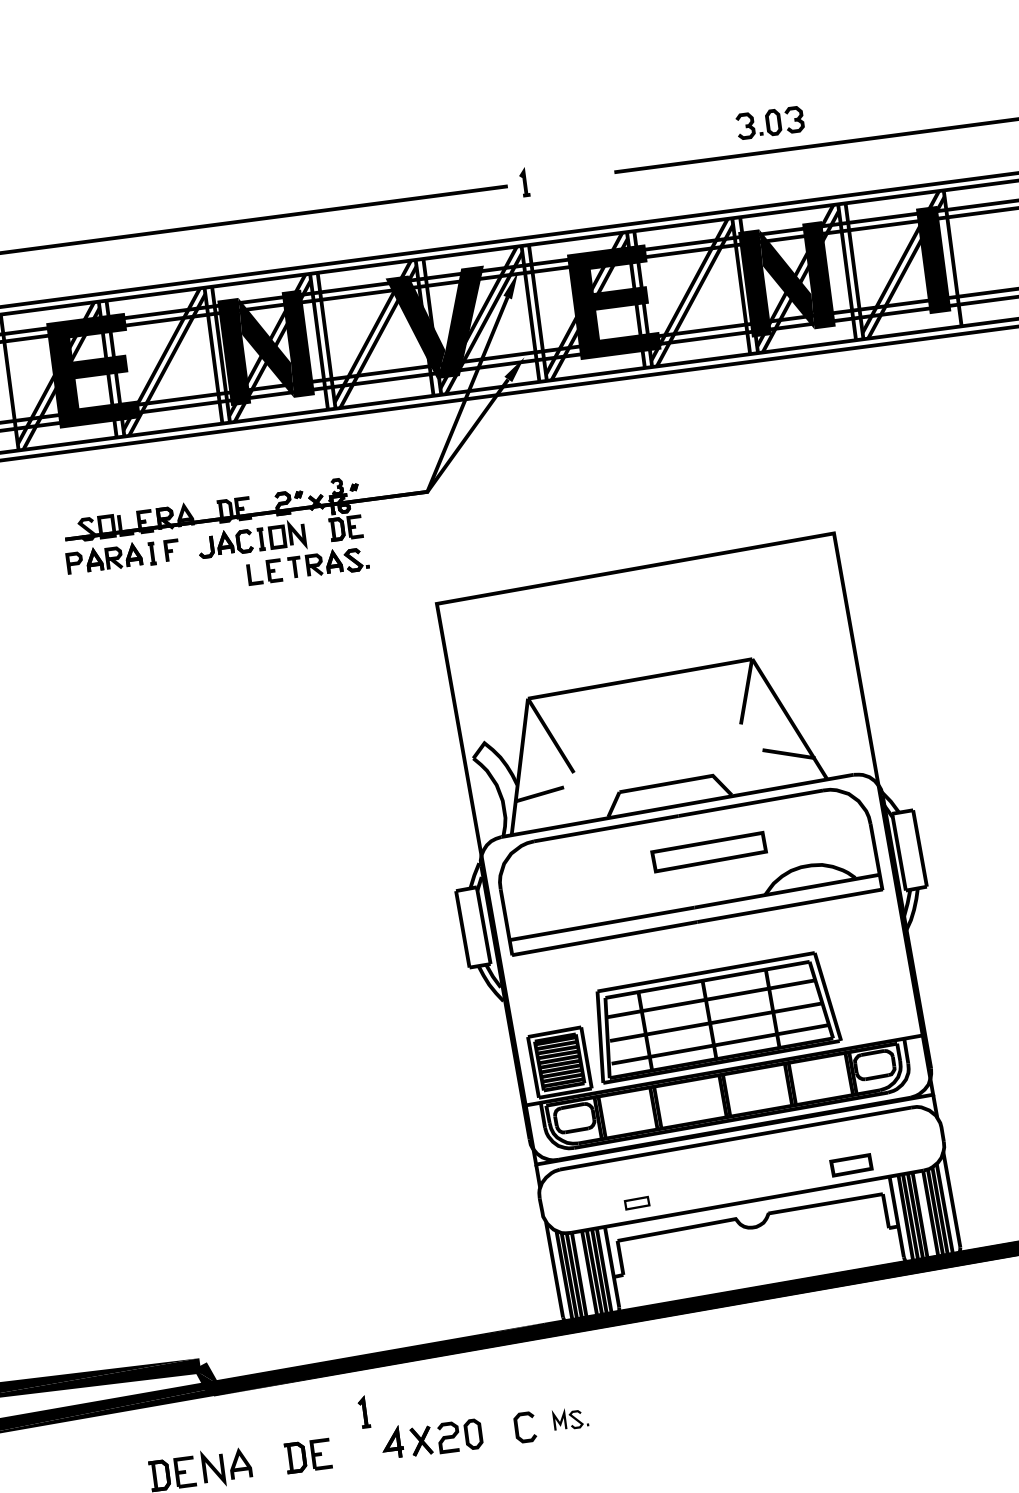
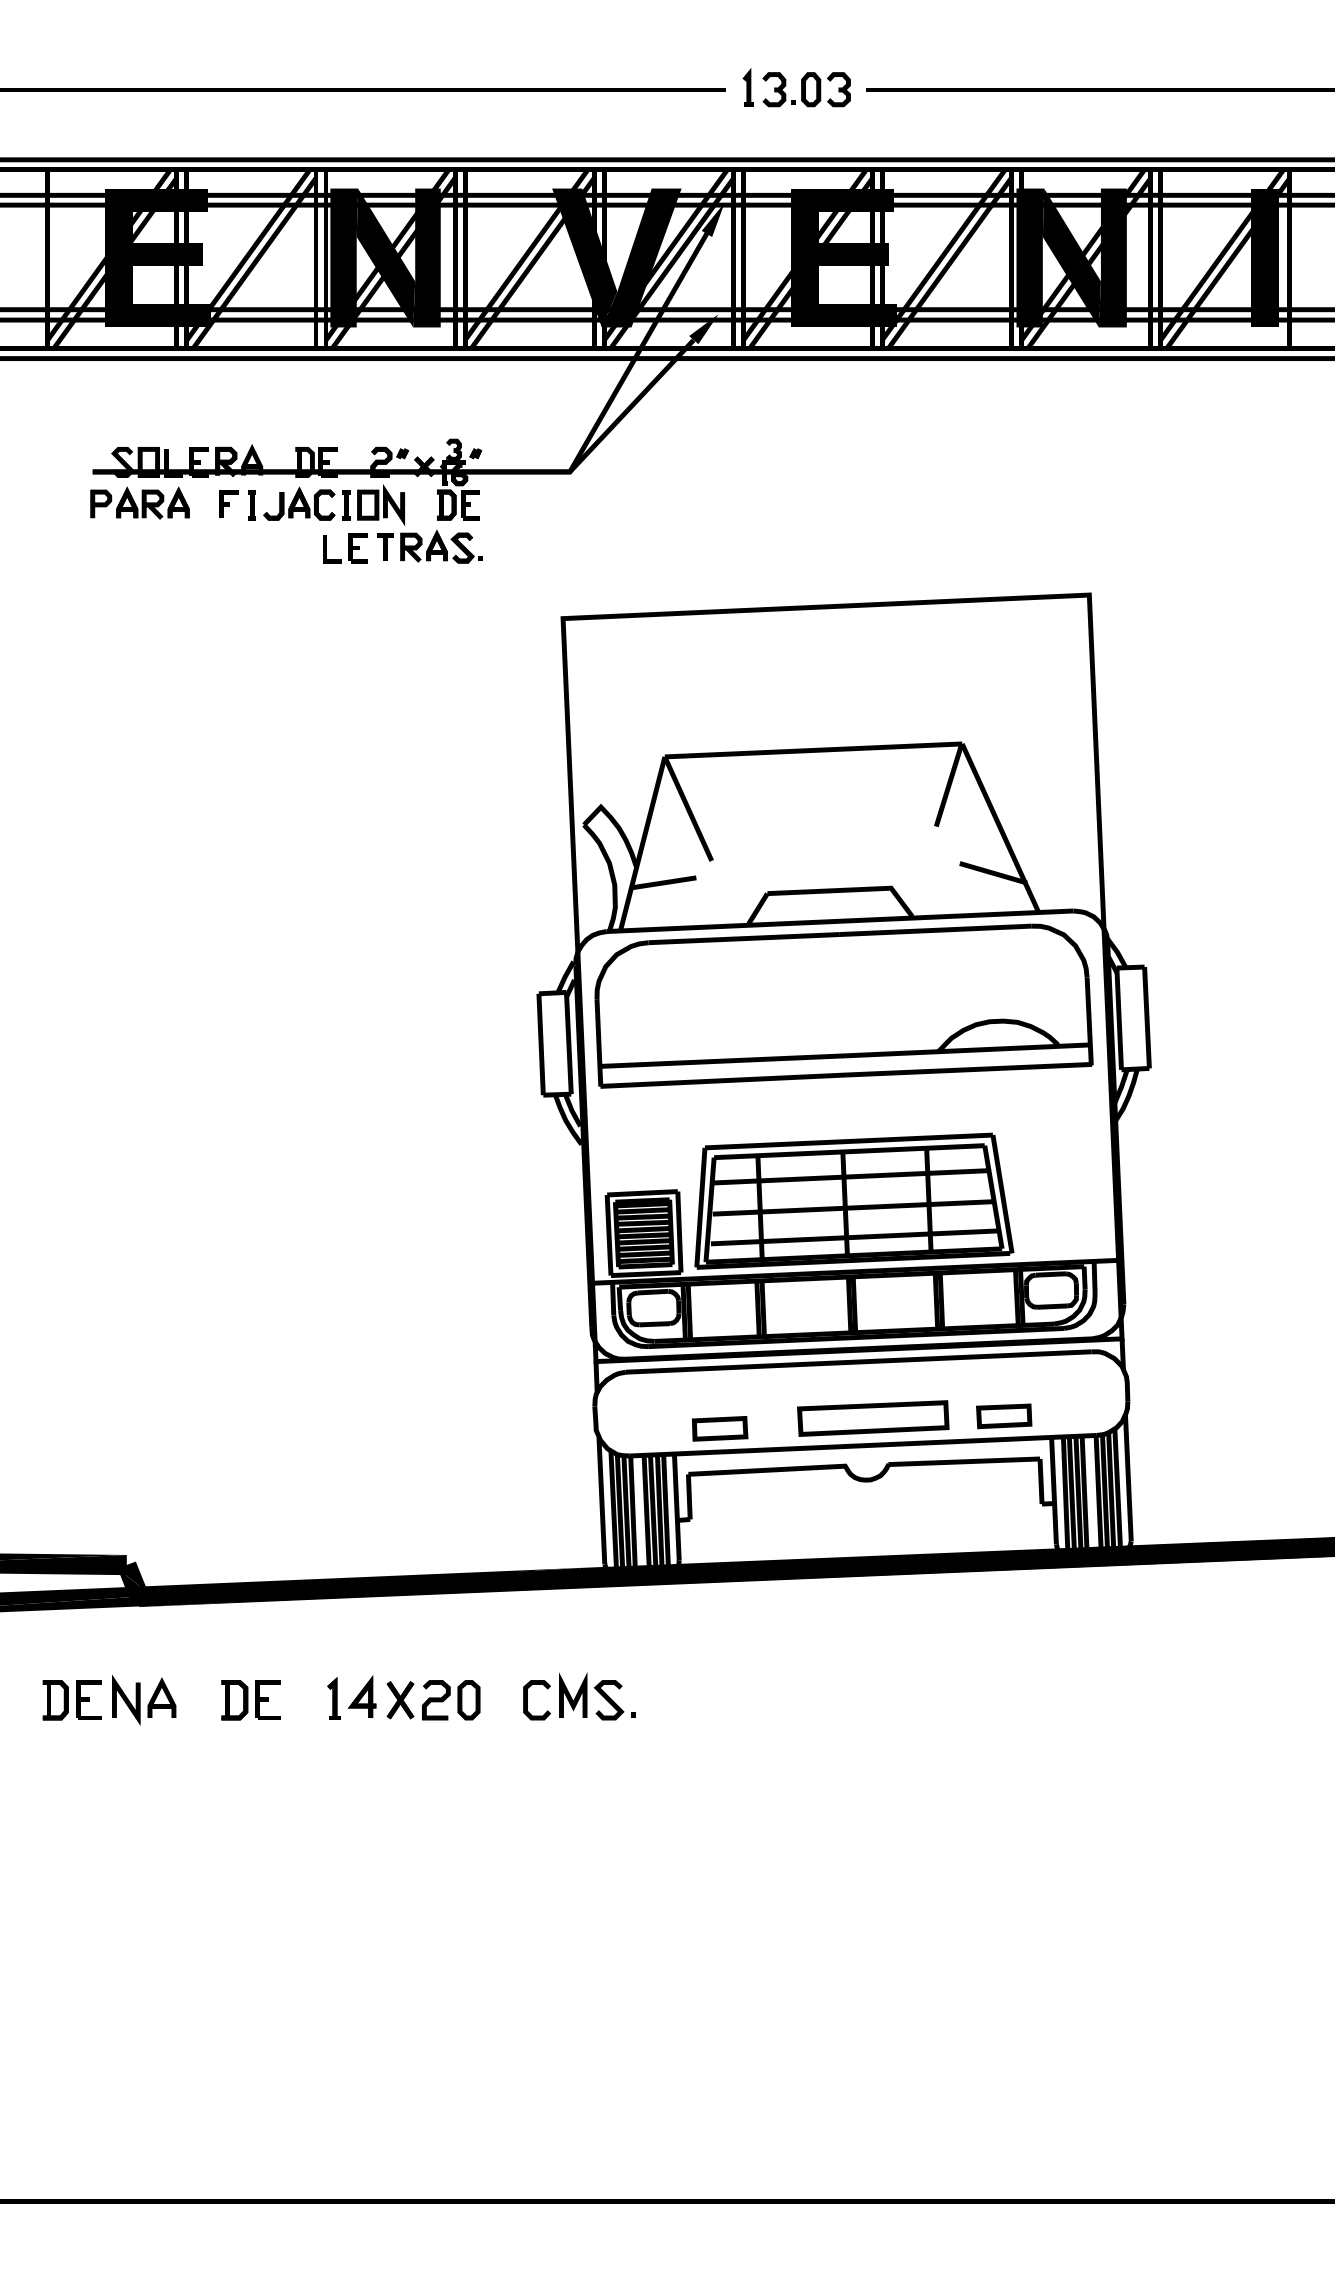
part: (770, 122) -> (806, 89), moved
part: (151, 554) -> (251, 505), moved
part: (709, 852) -> (873, 1418), moved
part: (637, 1202) -> (720, 1428), size x1.67
part: (363, 1411) -> (333, 1698), moved
part: (570, 1418) -> (597, 1696), size x1.67

